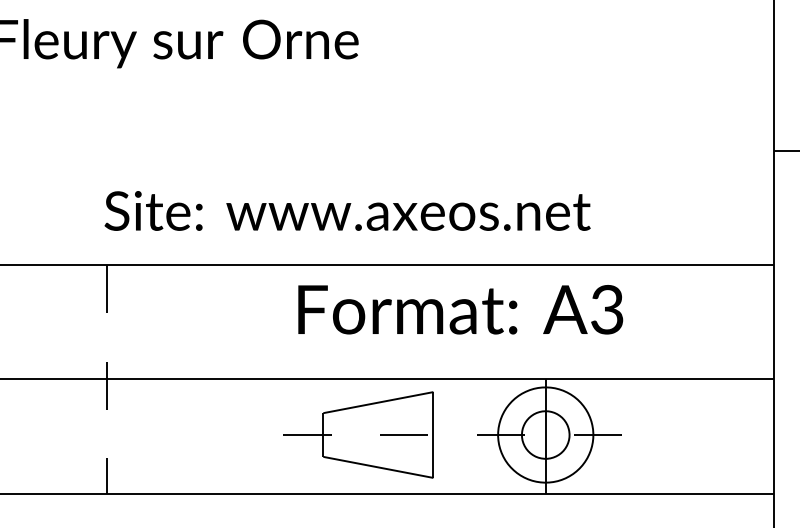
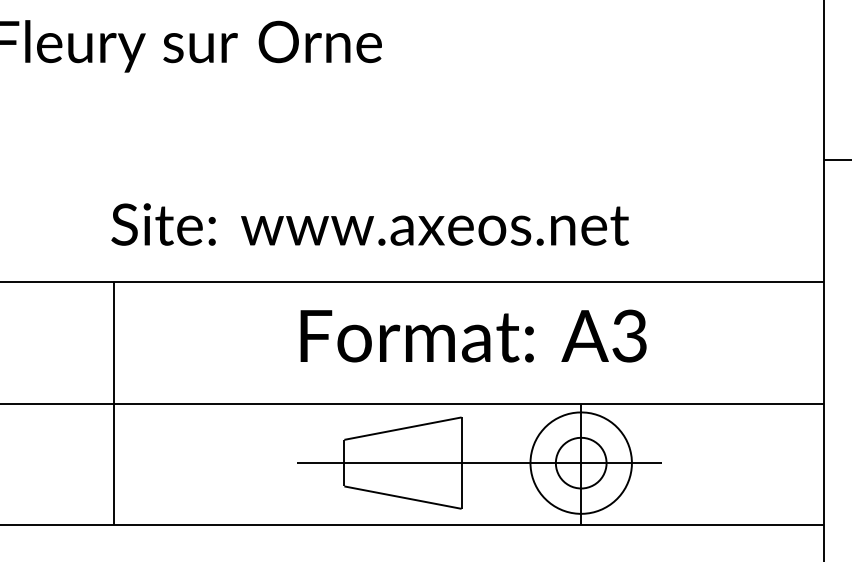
text: (460, 309) -> (473, 335), moved
line: (107, 379) -> (114, 404), dashed -> solid
line: (450, 435) -> (479, 463), dashed -> solid

